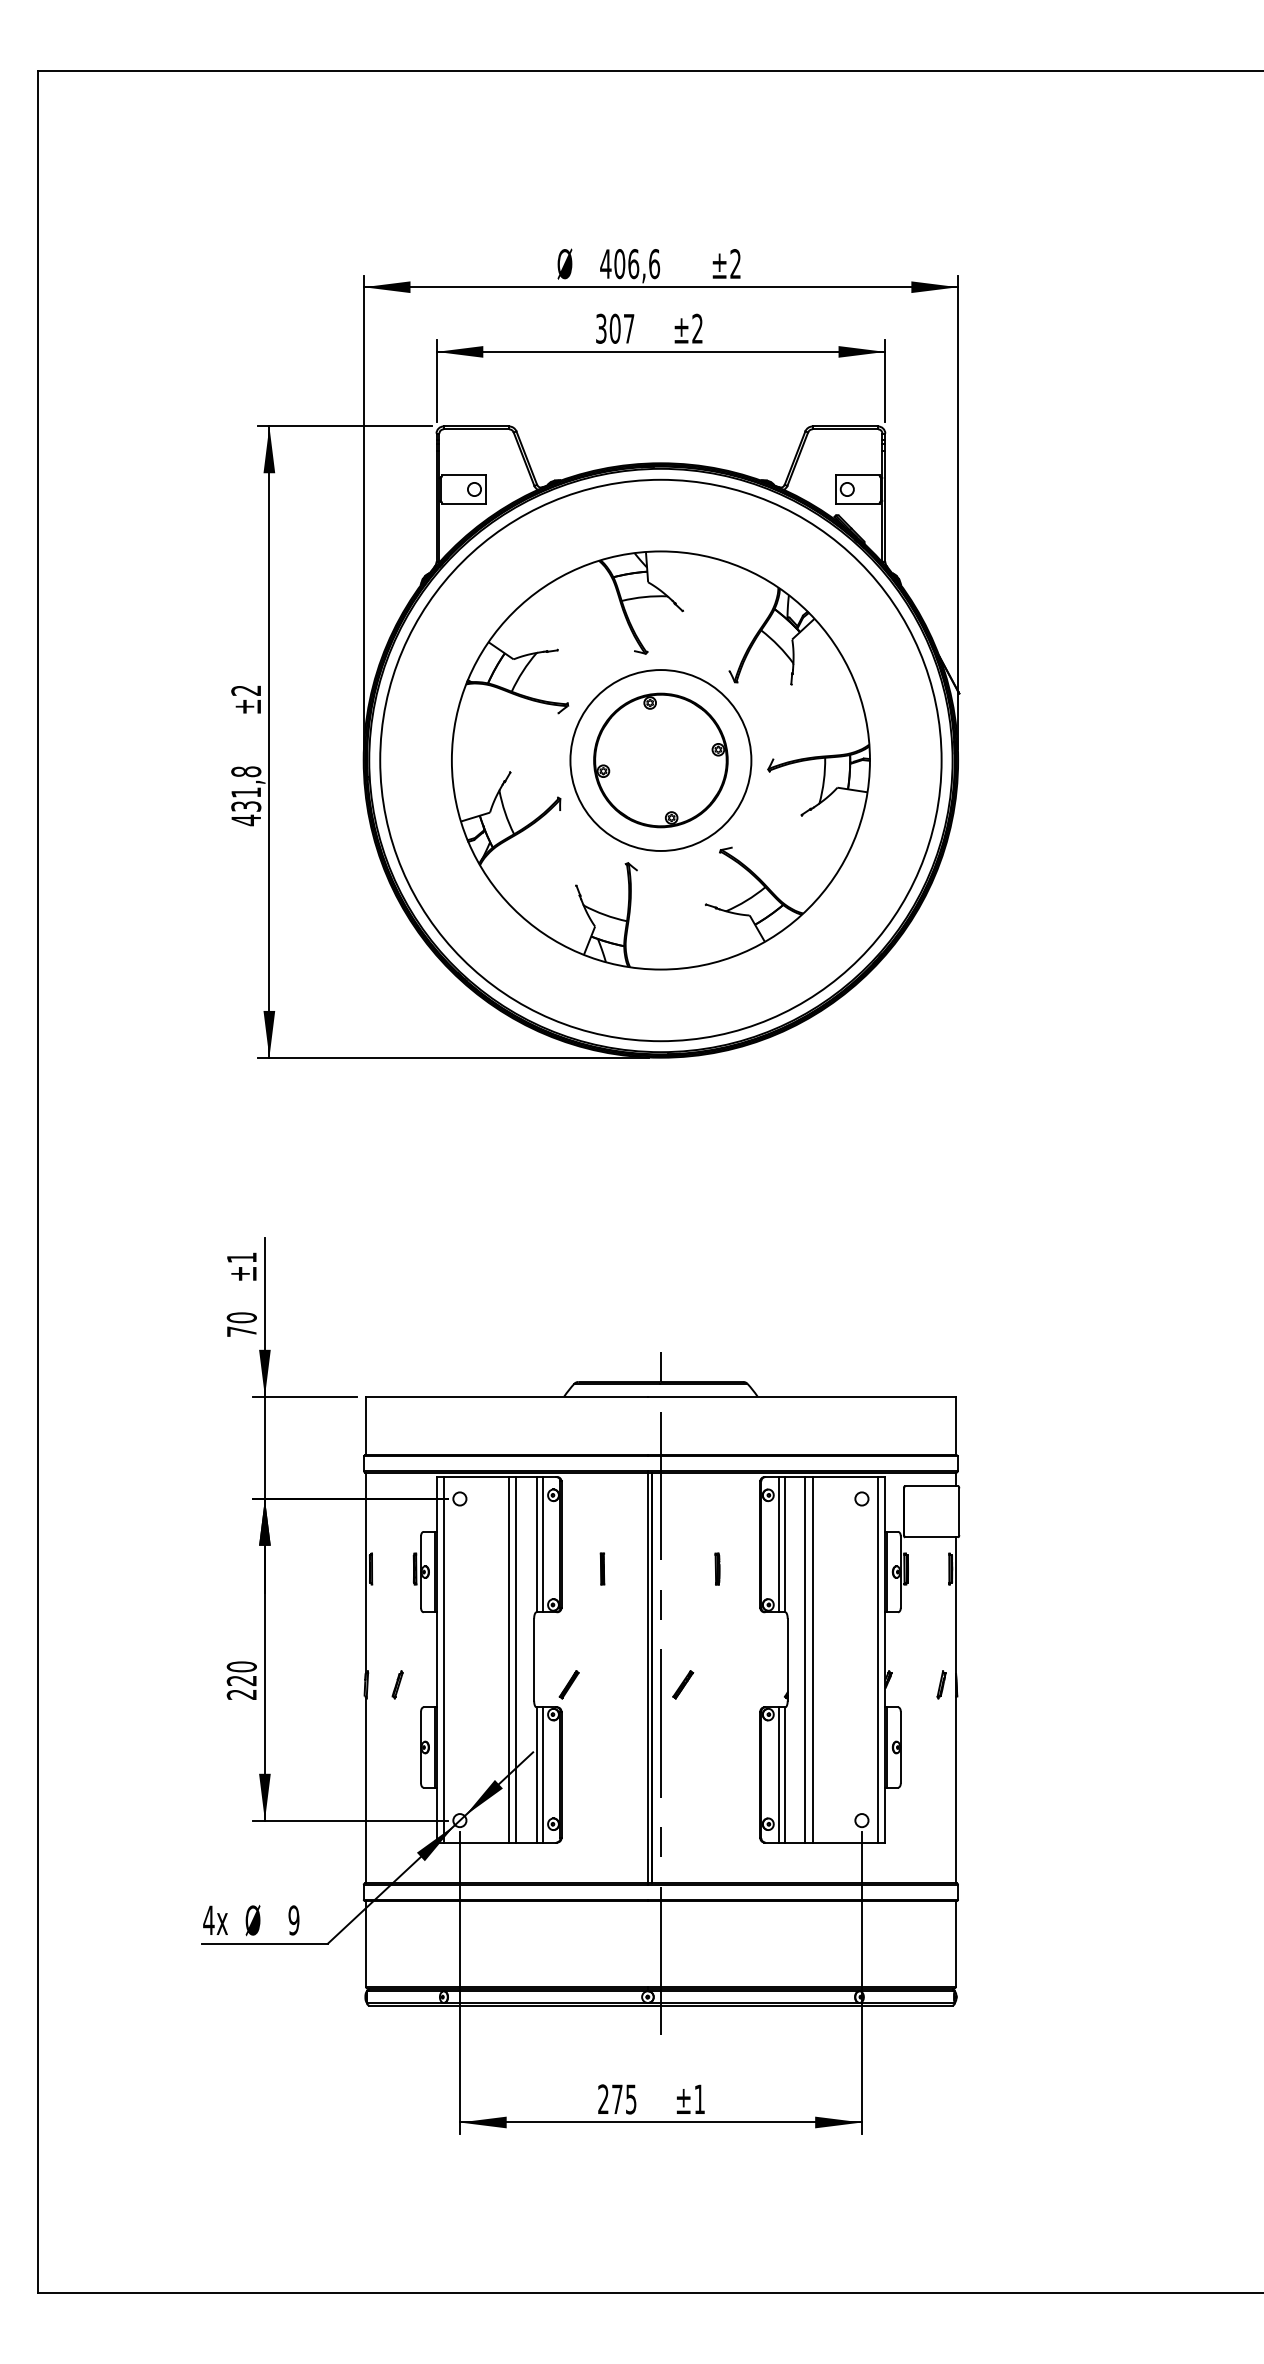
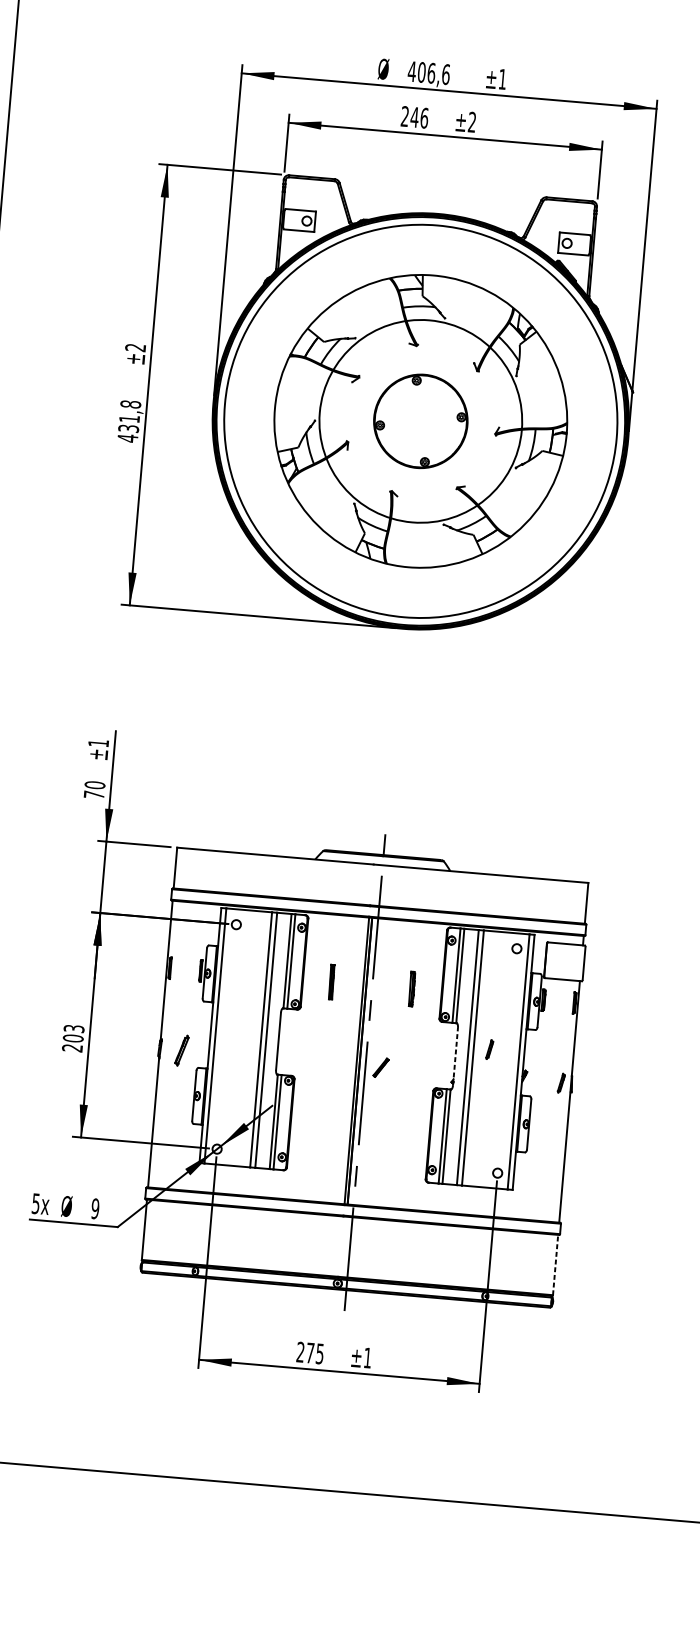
text: (735, 263) -> (502, 79), ±2 -> ±1
text: (615, 328) -> (414, 117), 307 -> 246
circle: (660, 760) -> (420, 421), size x1.6
part: (602, 1568) -> (331, 981), size x1.6
part: (717, 1568) -> (411, 988), size x1.6
part: (835, 1645) -> (489, 1049), added
line: (787, 1659) -> (455, 1056), solid -> dashed
text: (241, 1673) -> (73, 1033), 220 -> 203
part: (397, 1684) -> (181, 1050), size x1.6
part: (568, 1684) -> (301, 1060), removed
text: (208, 1920) -> (35, 1203), 4x -> 5x
line: (955, 1943) -> (555, 1264), solid -> dashed

